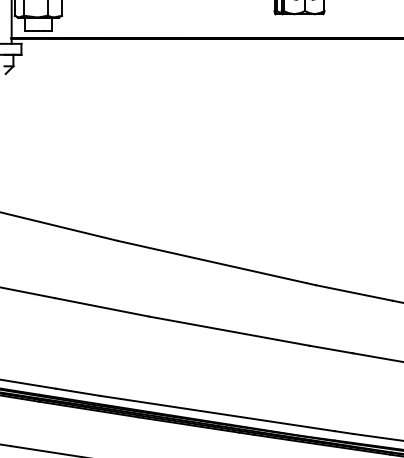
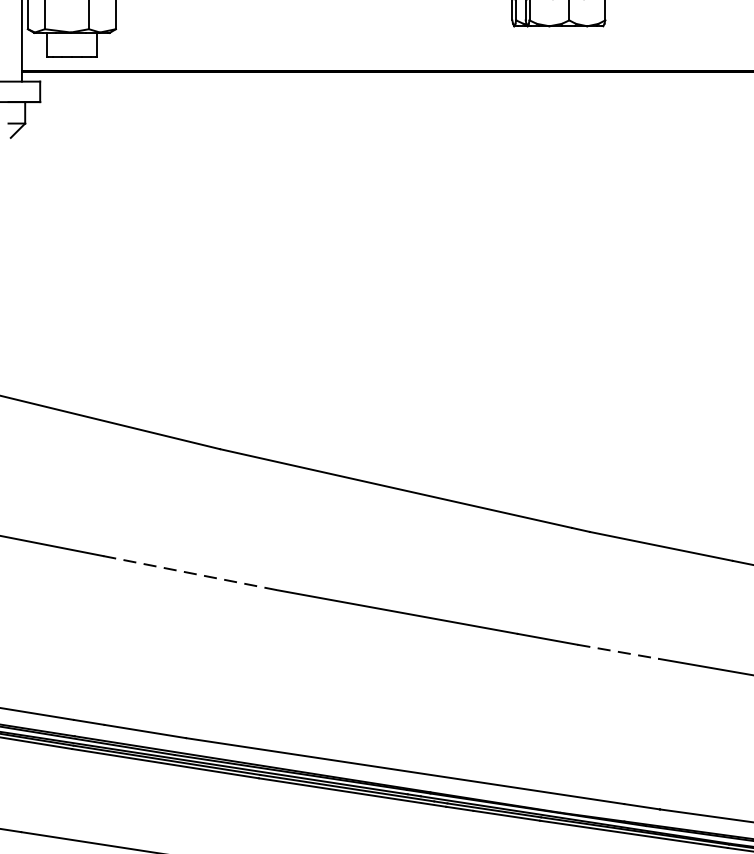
line: (102, 307) -> (191, 573), solid -> dashed
line: (331, 349) -> (618, 651), solid -> dashed

